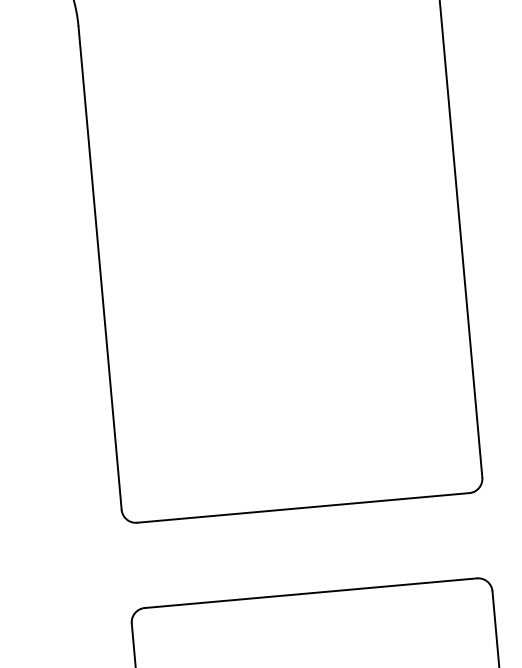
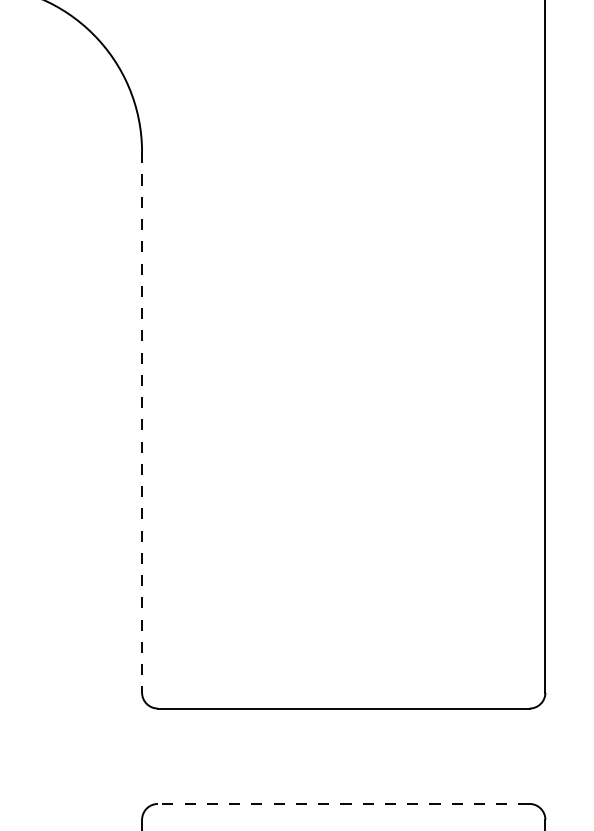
line: (100, 268) -> (142, 422), solid -> dashed
line: (310, 592) -> (343, 803), solid -> dashed

